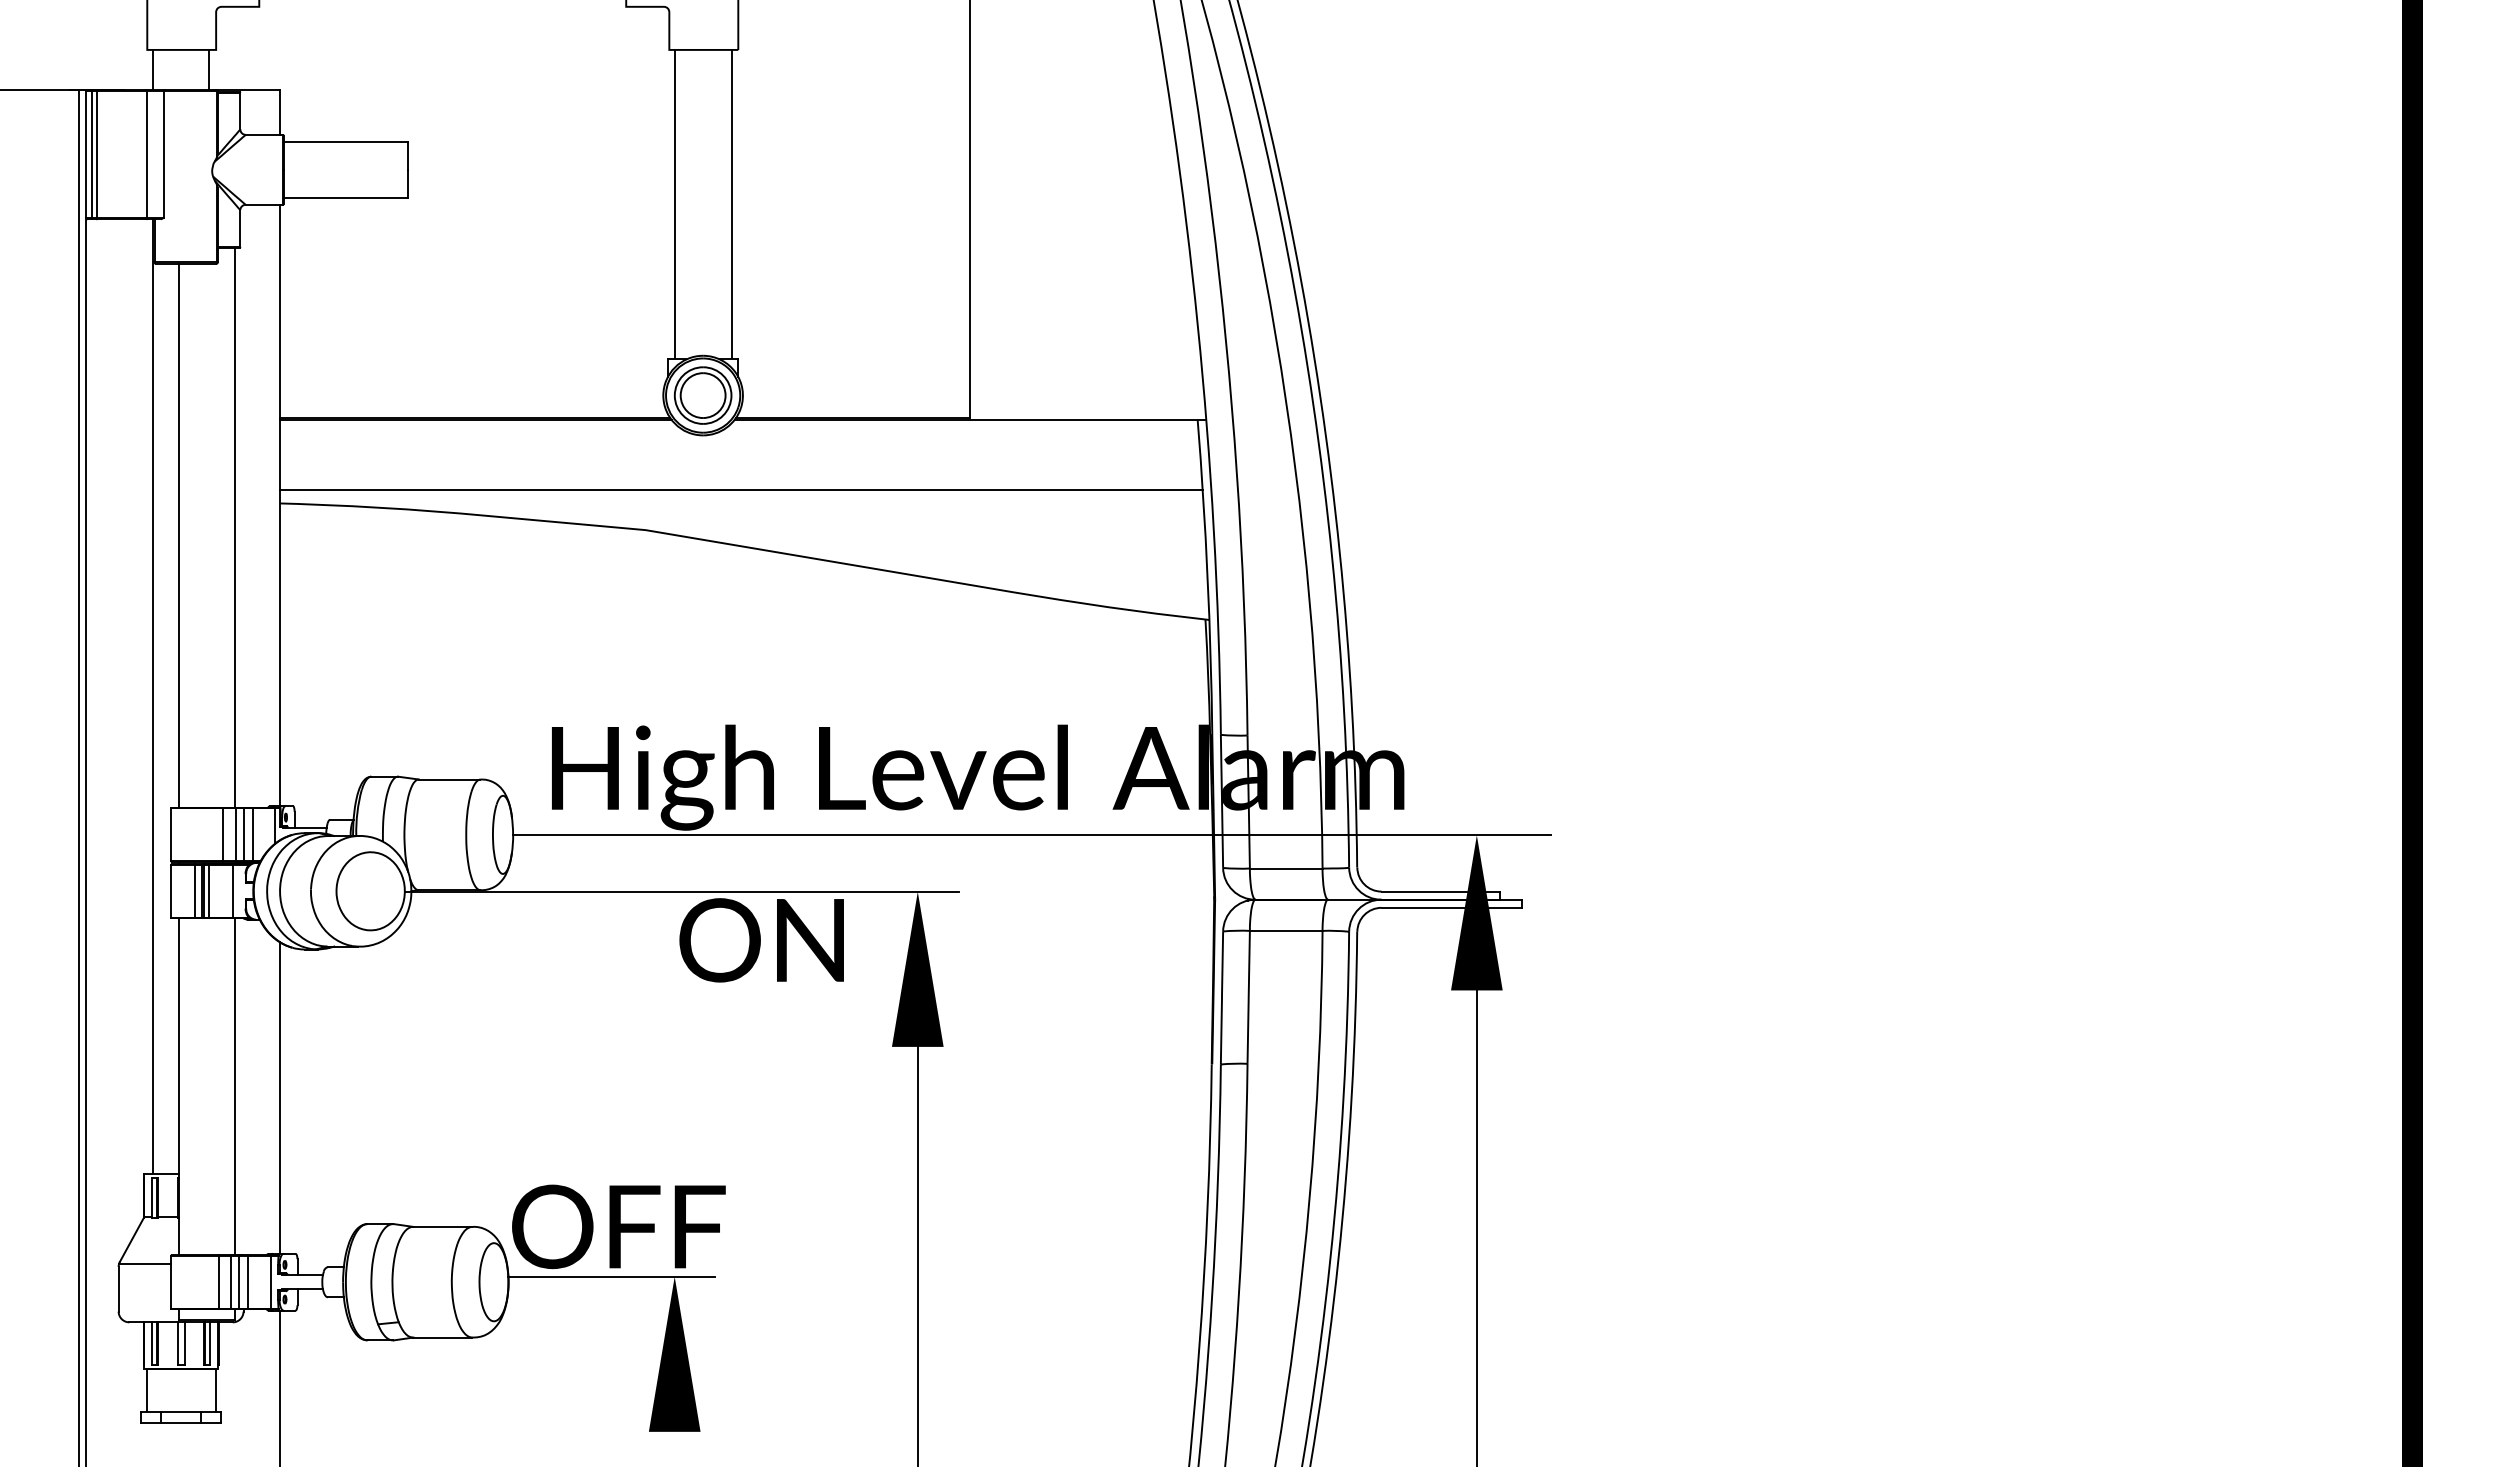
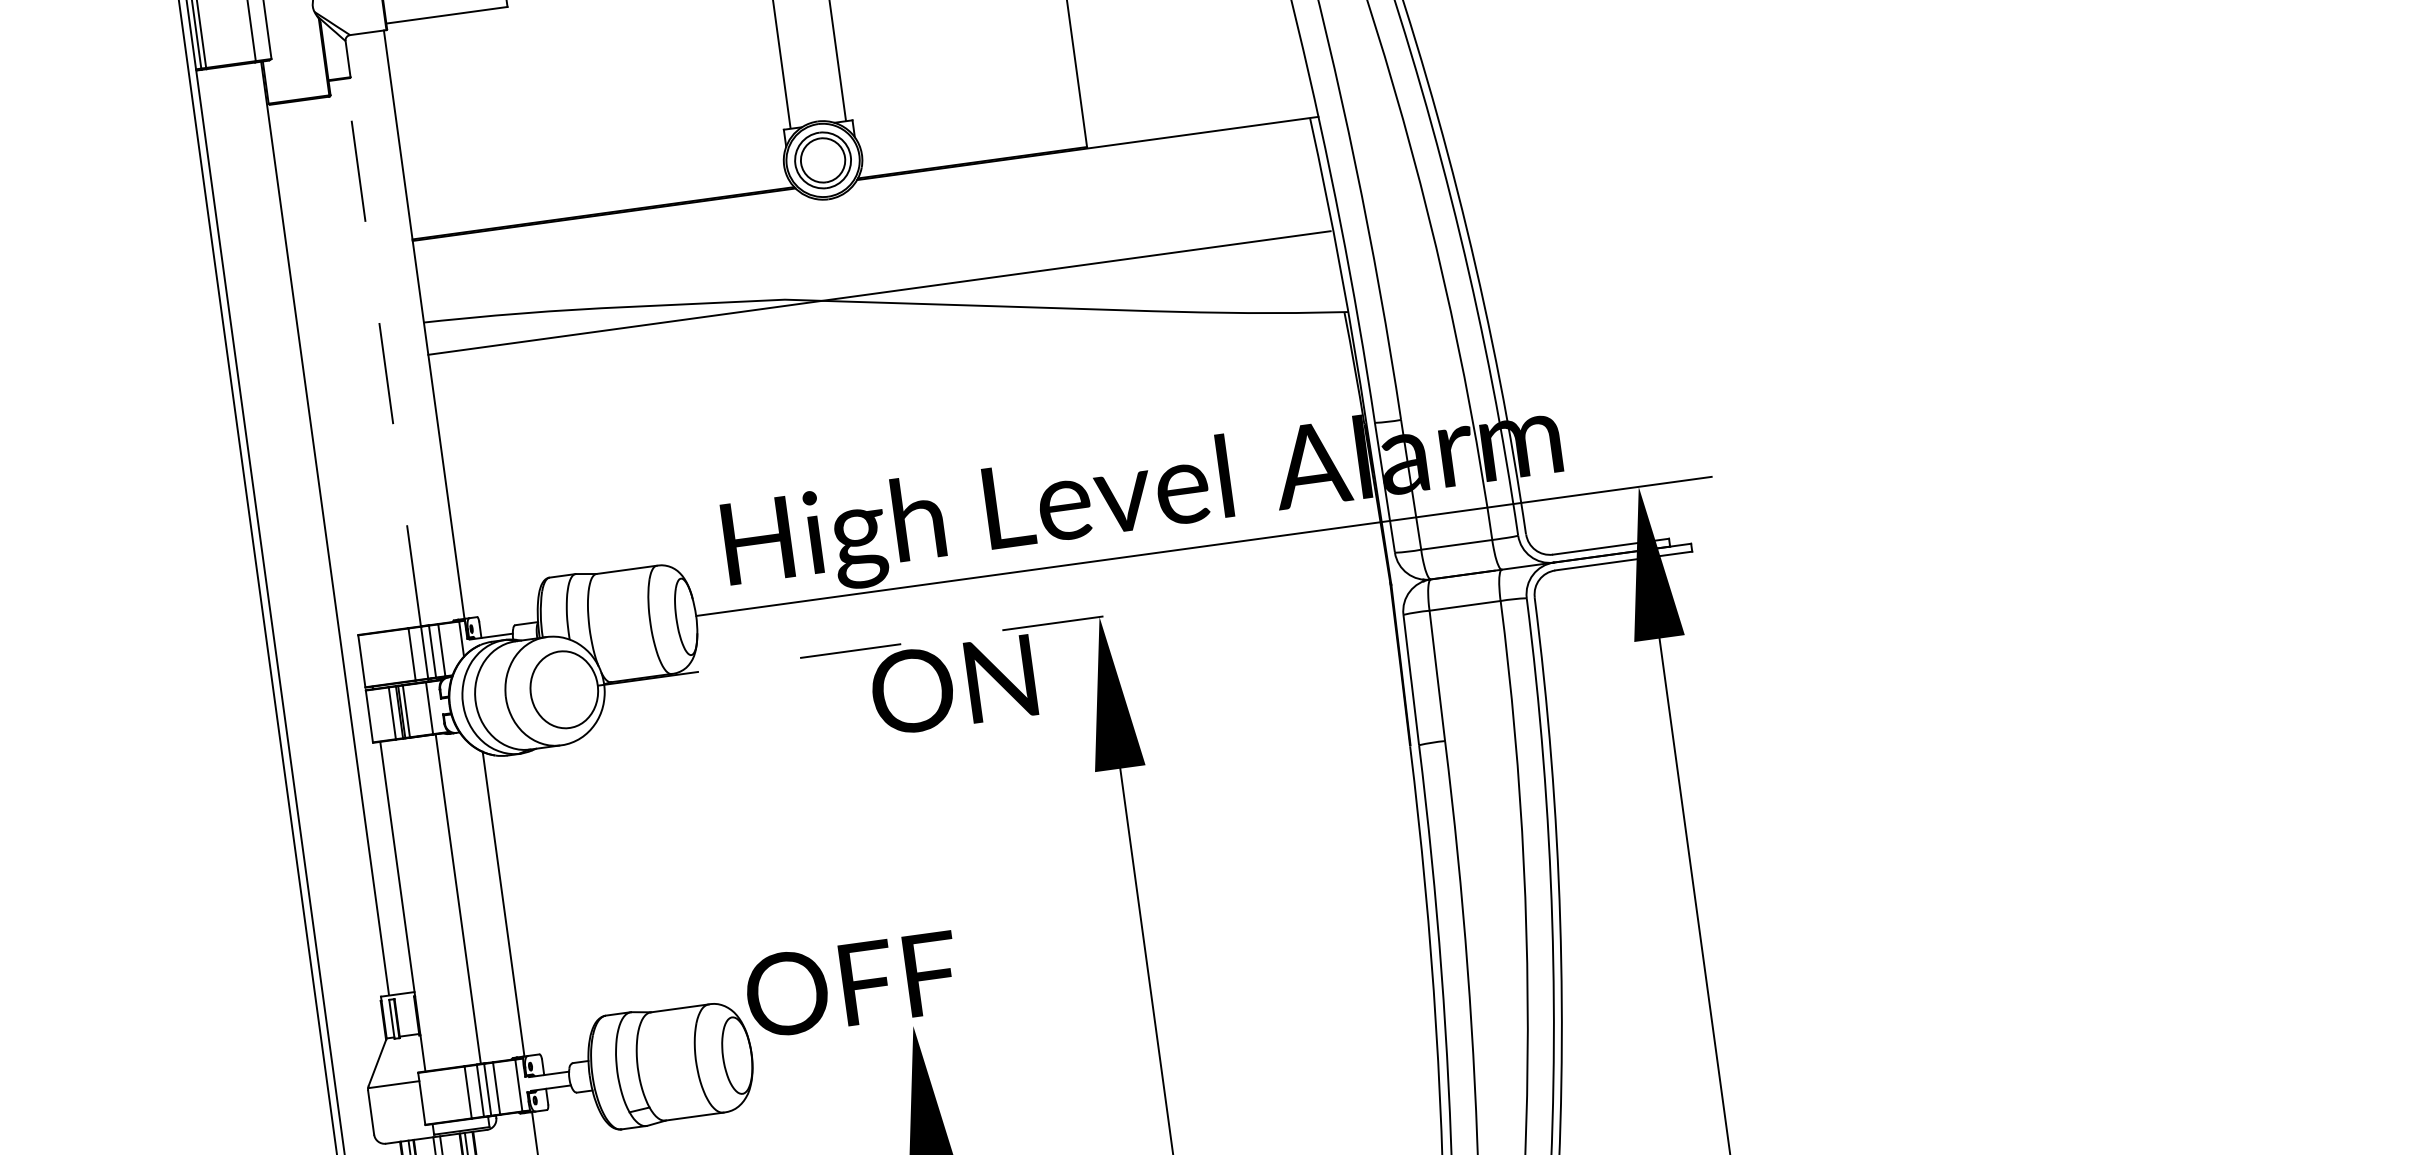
line: (741, 490) -> (879, 293), moved
line: (235, 527) -> (383, 352), solid -> dashed
line: (178, 535) -> (328, 367), removed
line: (681, 891) -> (868, 648), solid -> dashed
line: (611, 1276) -> (851, 1034), removed

